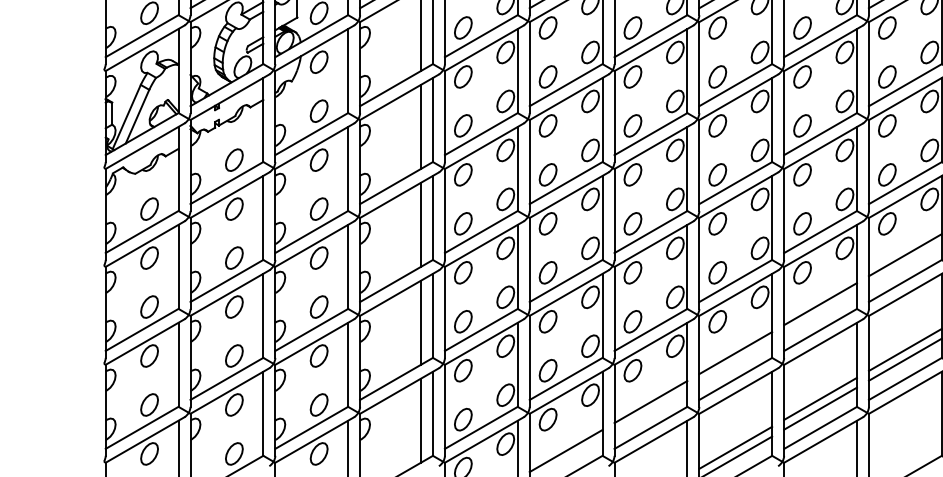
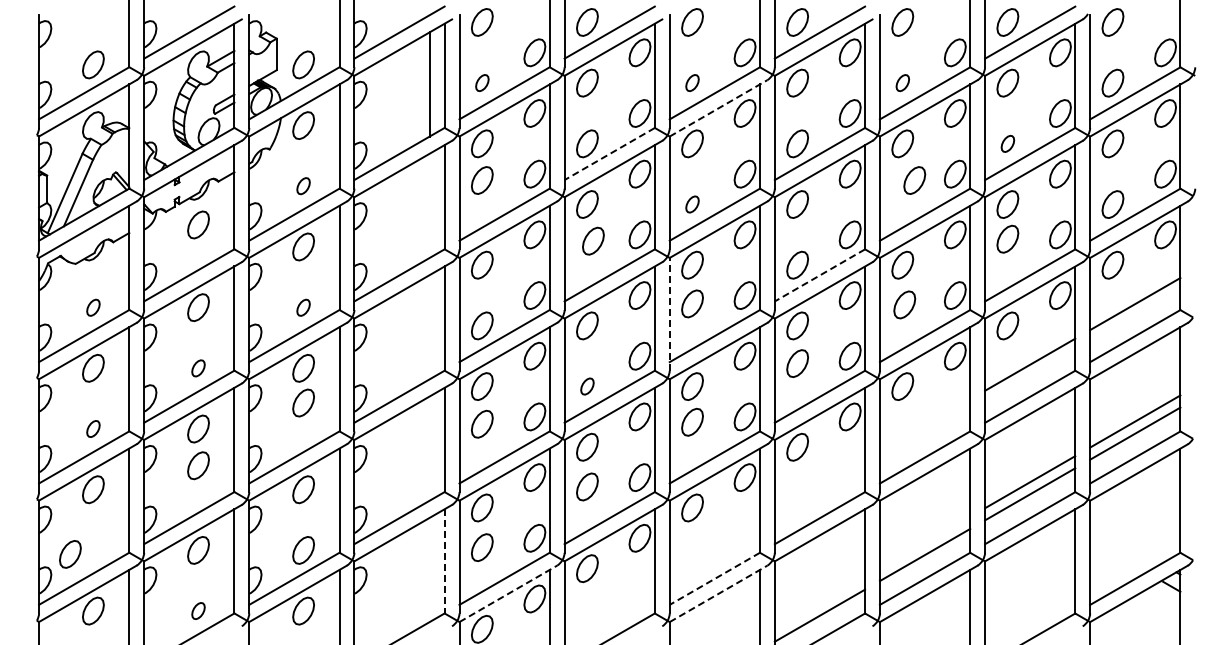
part: (463, 27) -> (482, 82), size x0.6
part: (632, 27) -> (692, 82), size x0.6
part: (802, 27) -> (902, 82), size x0.6
line: (654, 48) -> (719, 108), solid -> dashed
part: (887, 76) -> (1007, 143), size x0.6
line: (565, 85) -> (609, 154), solid -> dashed
part: (319, 110) -> (303, 185), size x0.6
part: (463, 125) -> (482, 180), moved
part: (632, 125) -> (692, 204), size x0.6
part: (802, 125) -> (914, 180), moved
line: (420, 126) -> (429, 205), removed
part: (234, 159) -> (198, 224), moved
part: (548, 174) -> (593, 240), moved
part: (887, 174) -> (1007, 238), moved
line: (735, 183) -> (819, 275), solid -> dashed
part: (149, 208) -> (93, 307), size x0.6
part: (319, 208) -> (303, 307), size x0.6
line: (614, 213) -> (669, 313), solid -> dashed
part: (632, 223) -> (692, 303), moved
part: (802, 223) -> (904, 304), moved
line: (420, 225) -> (429, 327), removed
part: (234, 258) -> (198, 368), size x0.6
part: (548, 272) -> (587, 386), size x0.6
part: (717, 272) -> (797, 363), moved
line: (820, 304) -> (924, 425), removed
part: (149, 306) -> (93, 428), size x0.6
part: (319, 306) -> (303, 402), moved
part: (463, 321) -> (482, 423), moved
part: (632, 321) -> (692, 421), moved
line: (420, 322) -> (429, 448), removed
line: (735, 353) -> (819, 486), removed
part: (234, 355) -> (198, 465), moved
part: (548, 370) -> (587, 486), moved
line: (820, 398) -> (924, 542), removed
line: (650, 401) -> (714, 546), removed
part: (149, 405) -> (70, 554), moved
line: (432, 413) -> (444, 561), solid -> dashed
part: (463, 419) -> (482, 547), moved
line: (420, 420) -> (429, 569), removed
line: (650, 428) -> (714, 579), solid -> dashed
line: (484, 439) -> (508, 593), solid -> dashed
line: (654, 439) -> (719, 593), solid -> dashed
line: (735, 447) -> (819, 603), removed
line: (565, 451) -> (609, 607), removed
part: (234, 453) -> (198, 610), size x0.6

